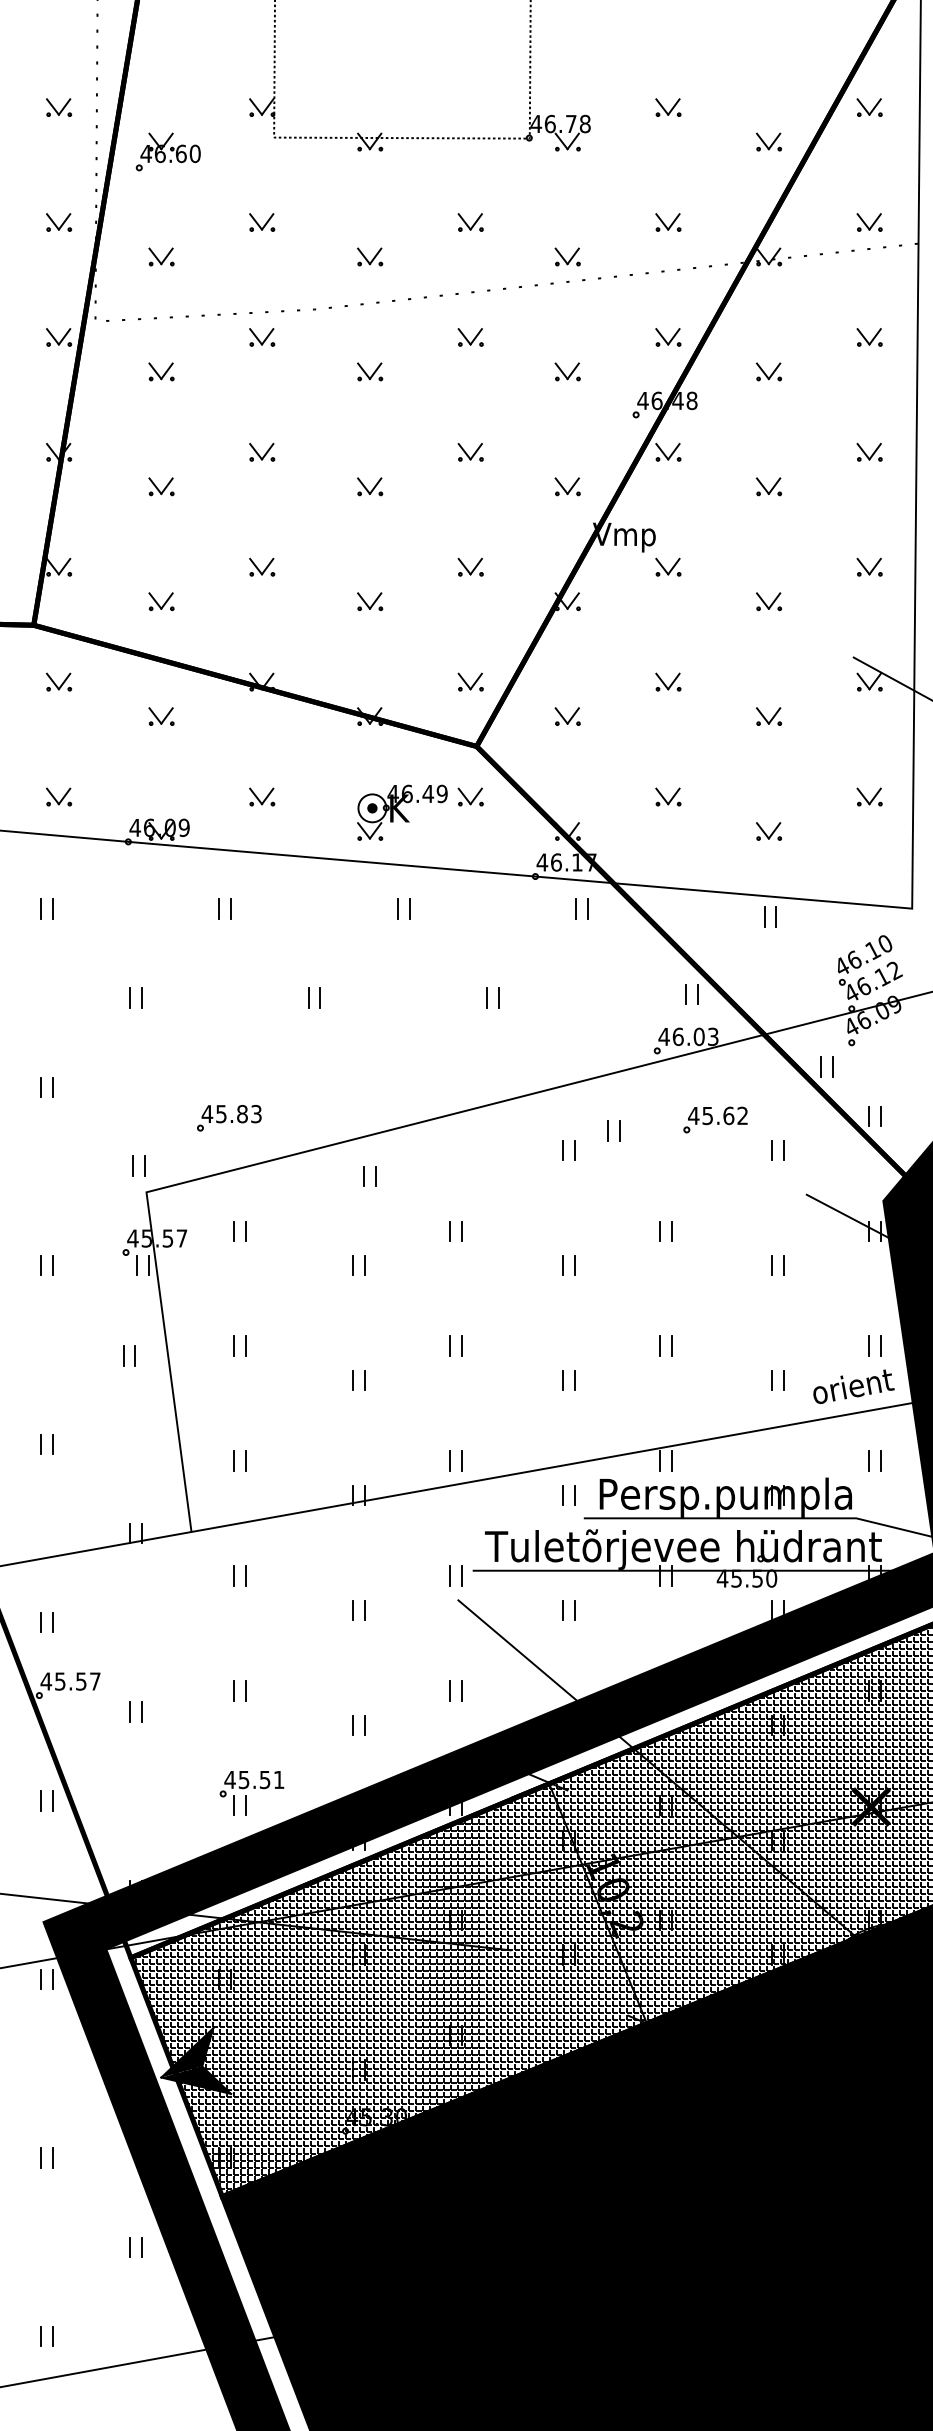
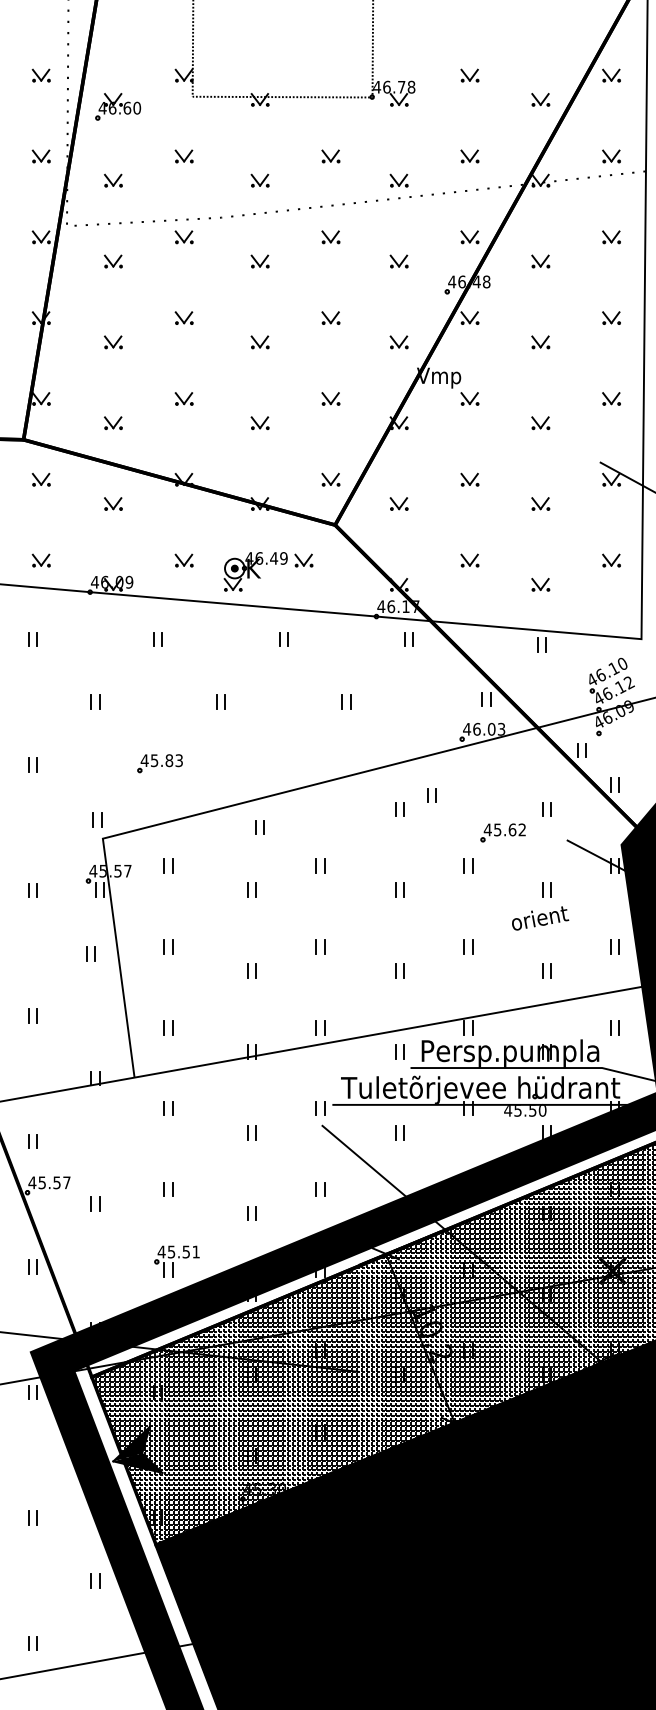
part: (418, 802) -> (267, 564), moved
part: (228, 1118) -> (159, 763), moved
part: (714, 1119) -> (502, 832), moved
text: (853, 1386) -> (540, 918), moved

